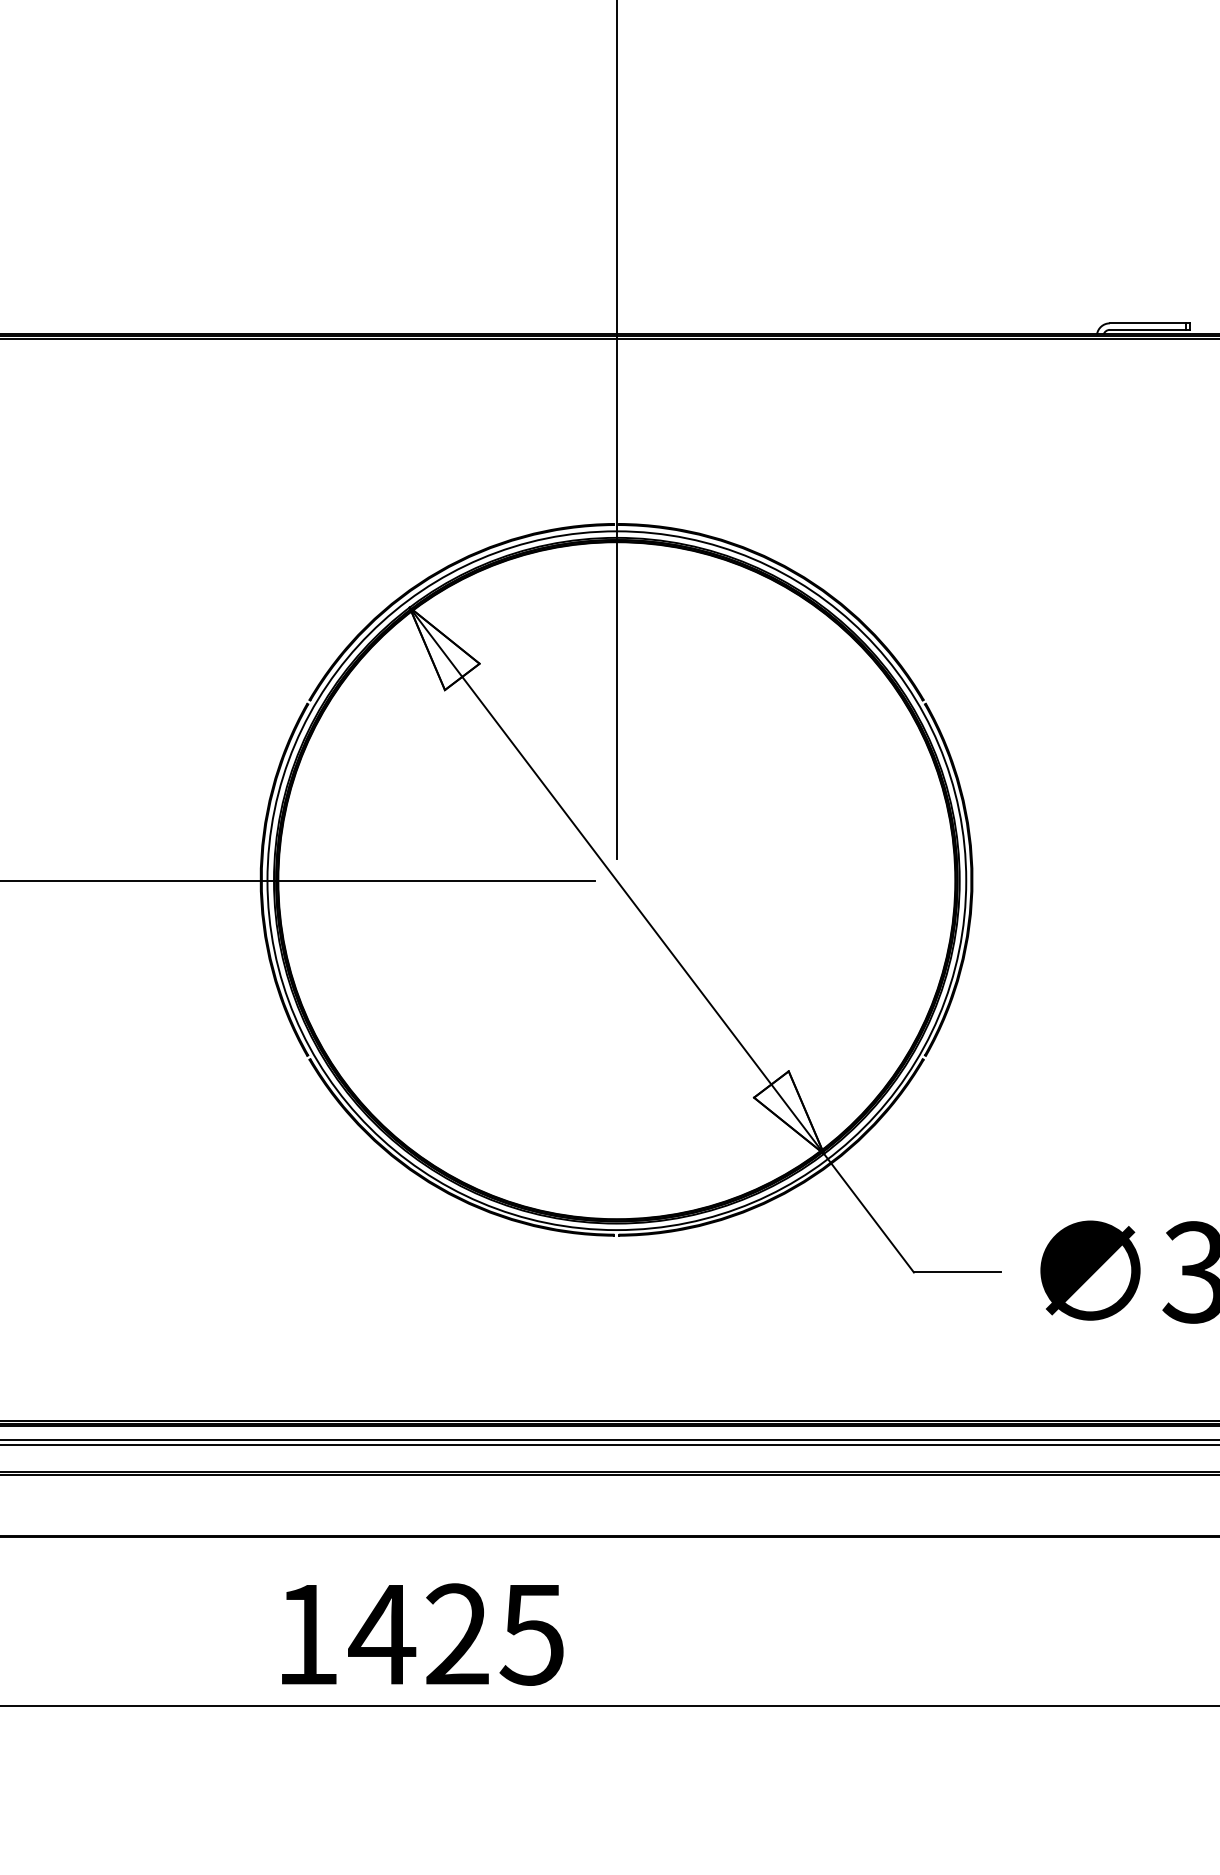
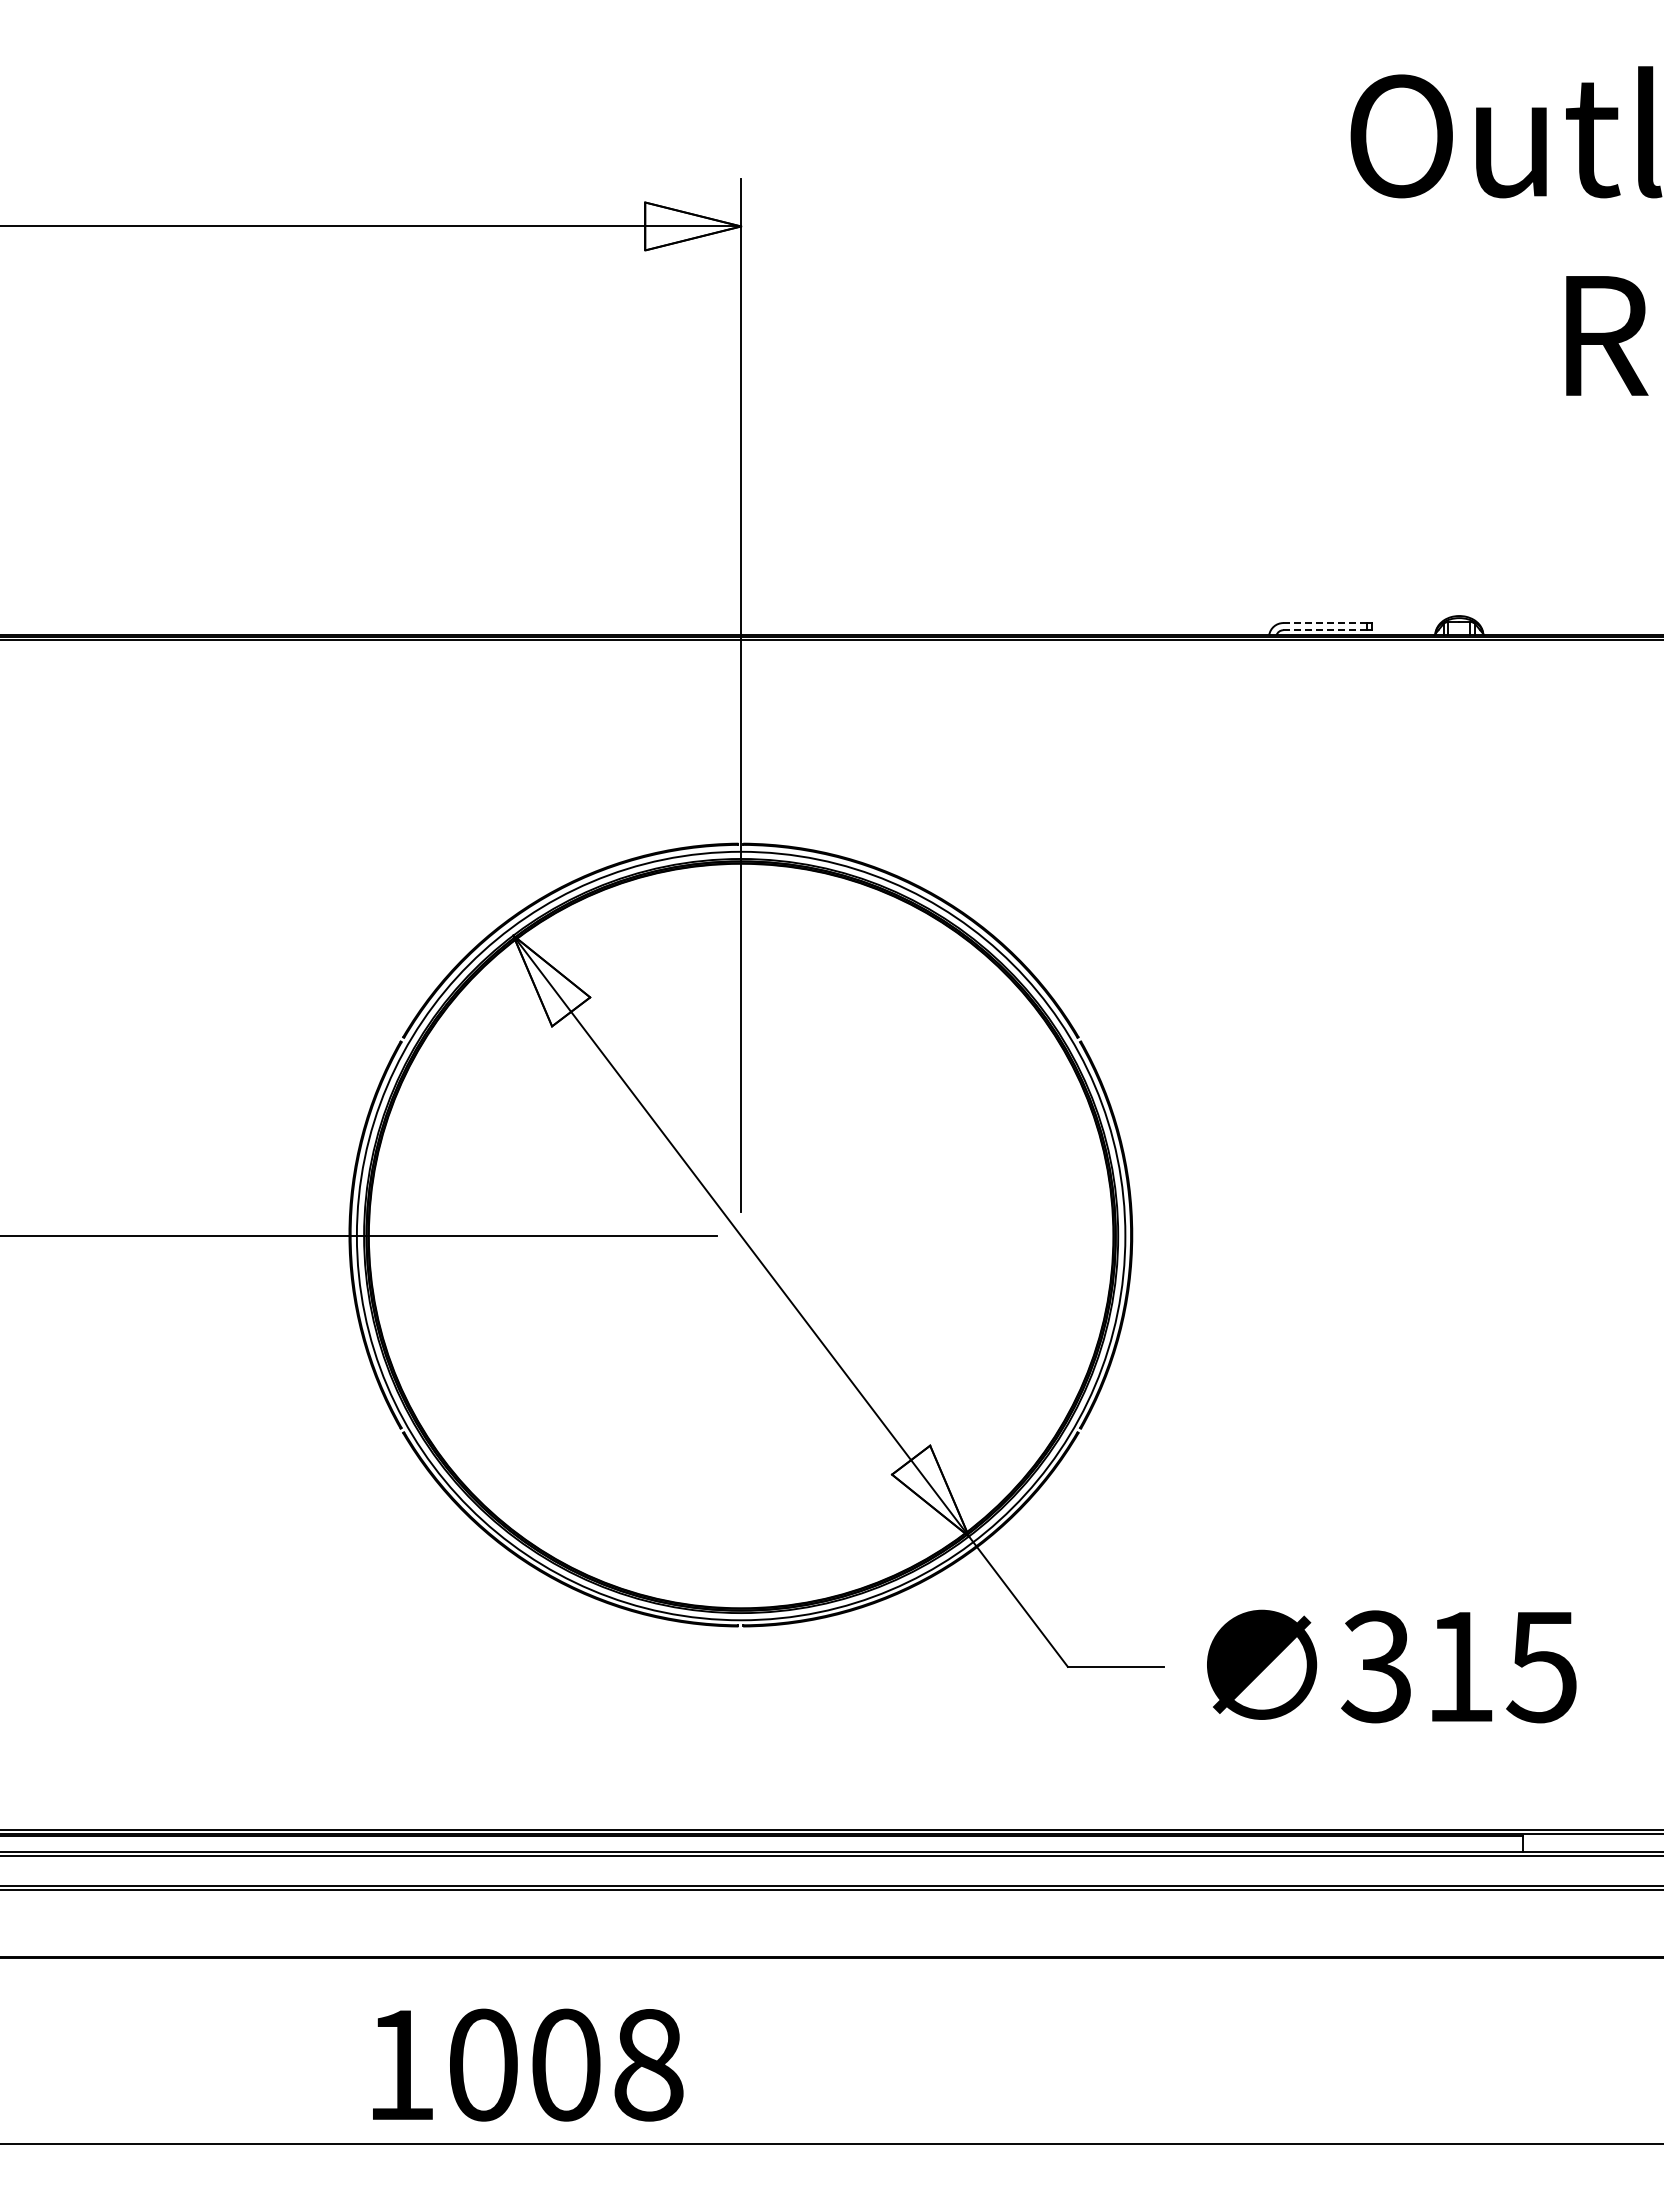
line: (1148, 323) -> (1325, 623), solid -> dashed
line: (1148, 330) -> (1325, 630), solid -> dashed
text: (456, 1634) -> (564, 2064), 1425 -> 1008

